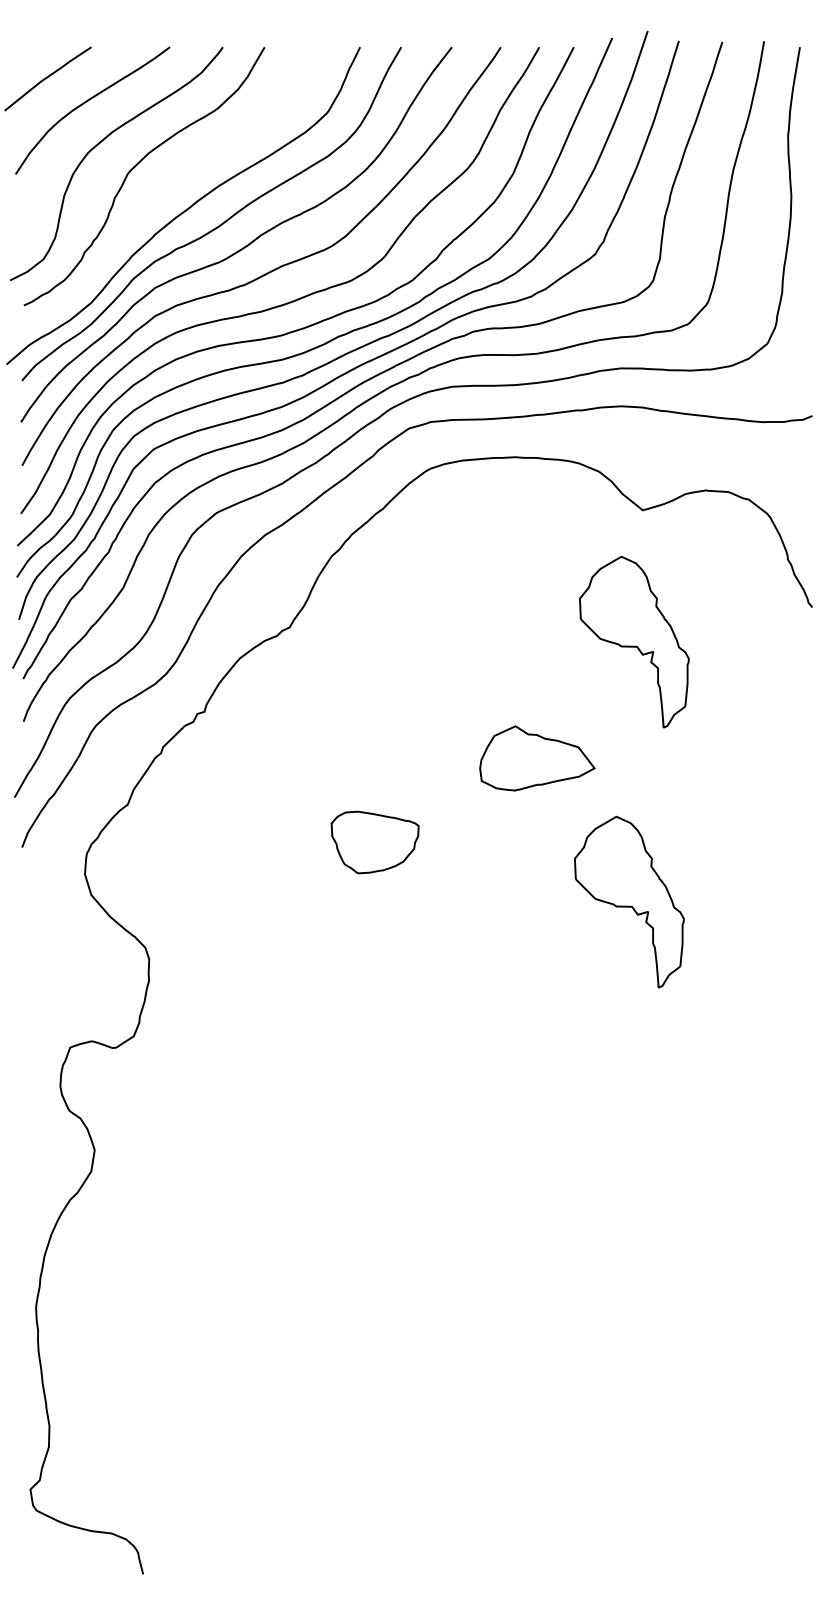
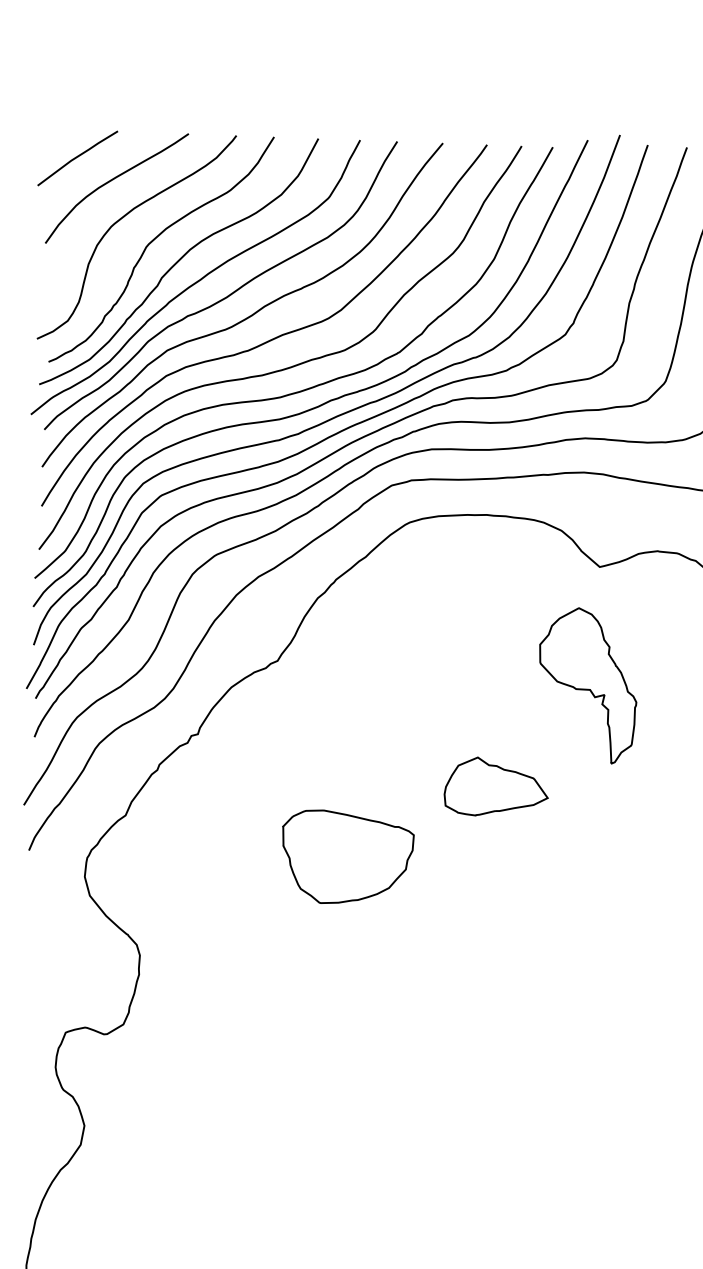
curve: (164, 189) -> (179, 261), added
part: (374, 842) -> (346, 857), size x1.67
part: (629, 901) -> (574, 919), removed

